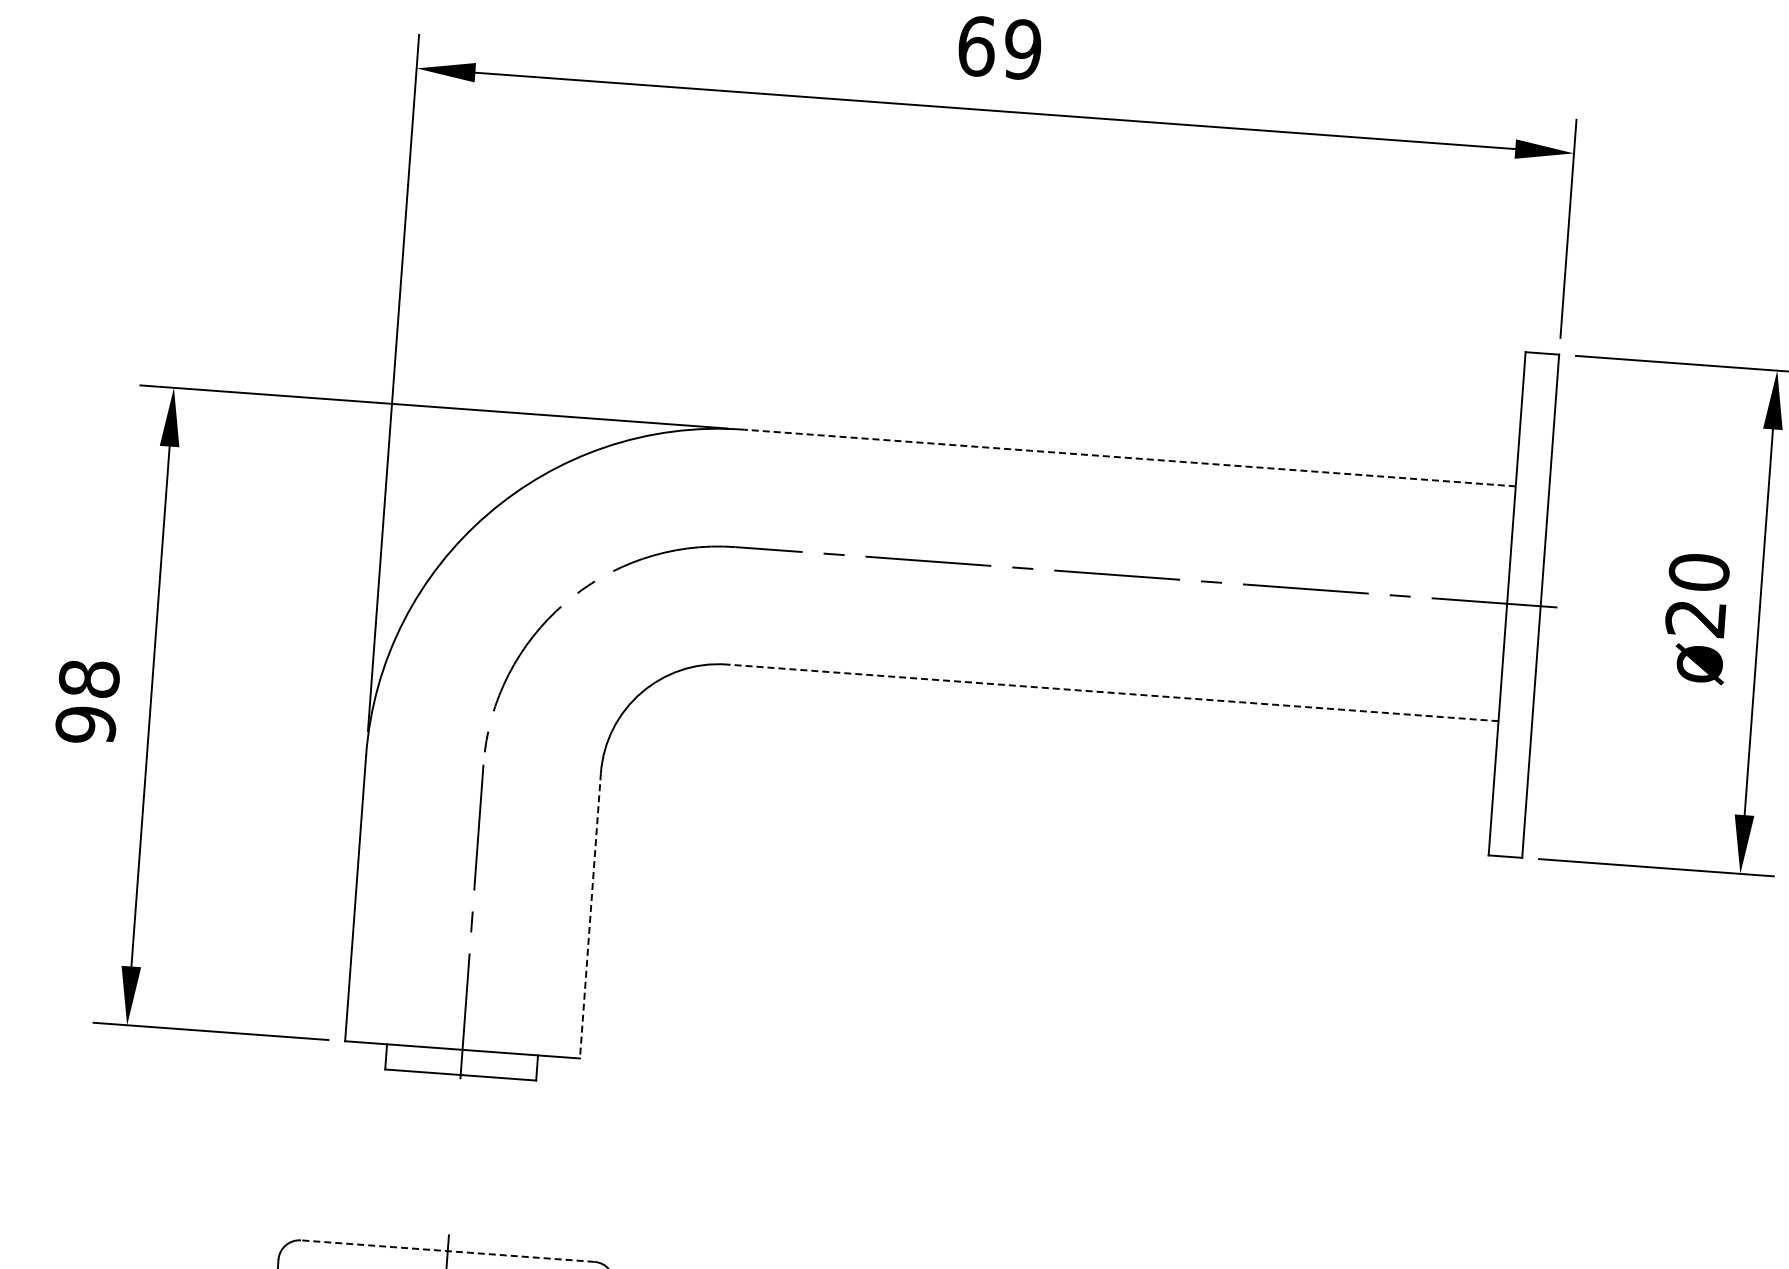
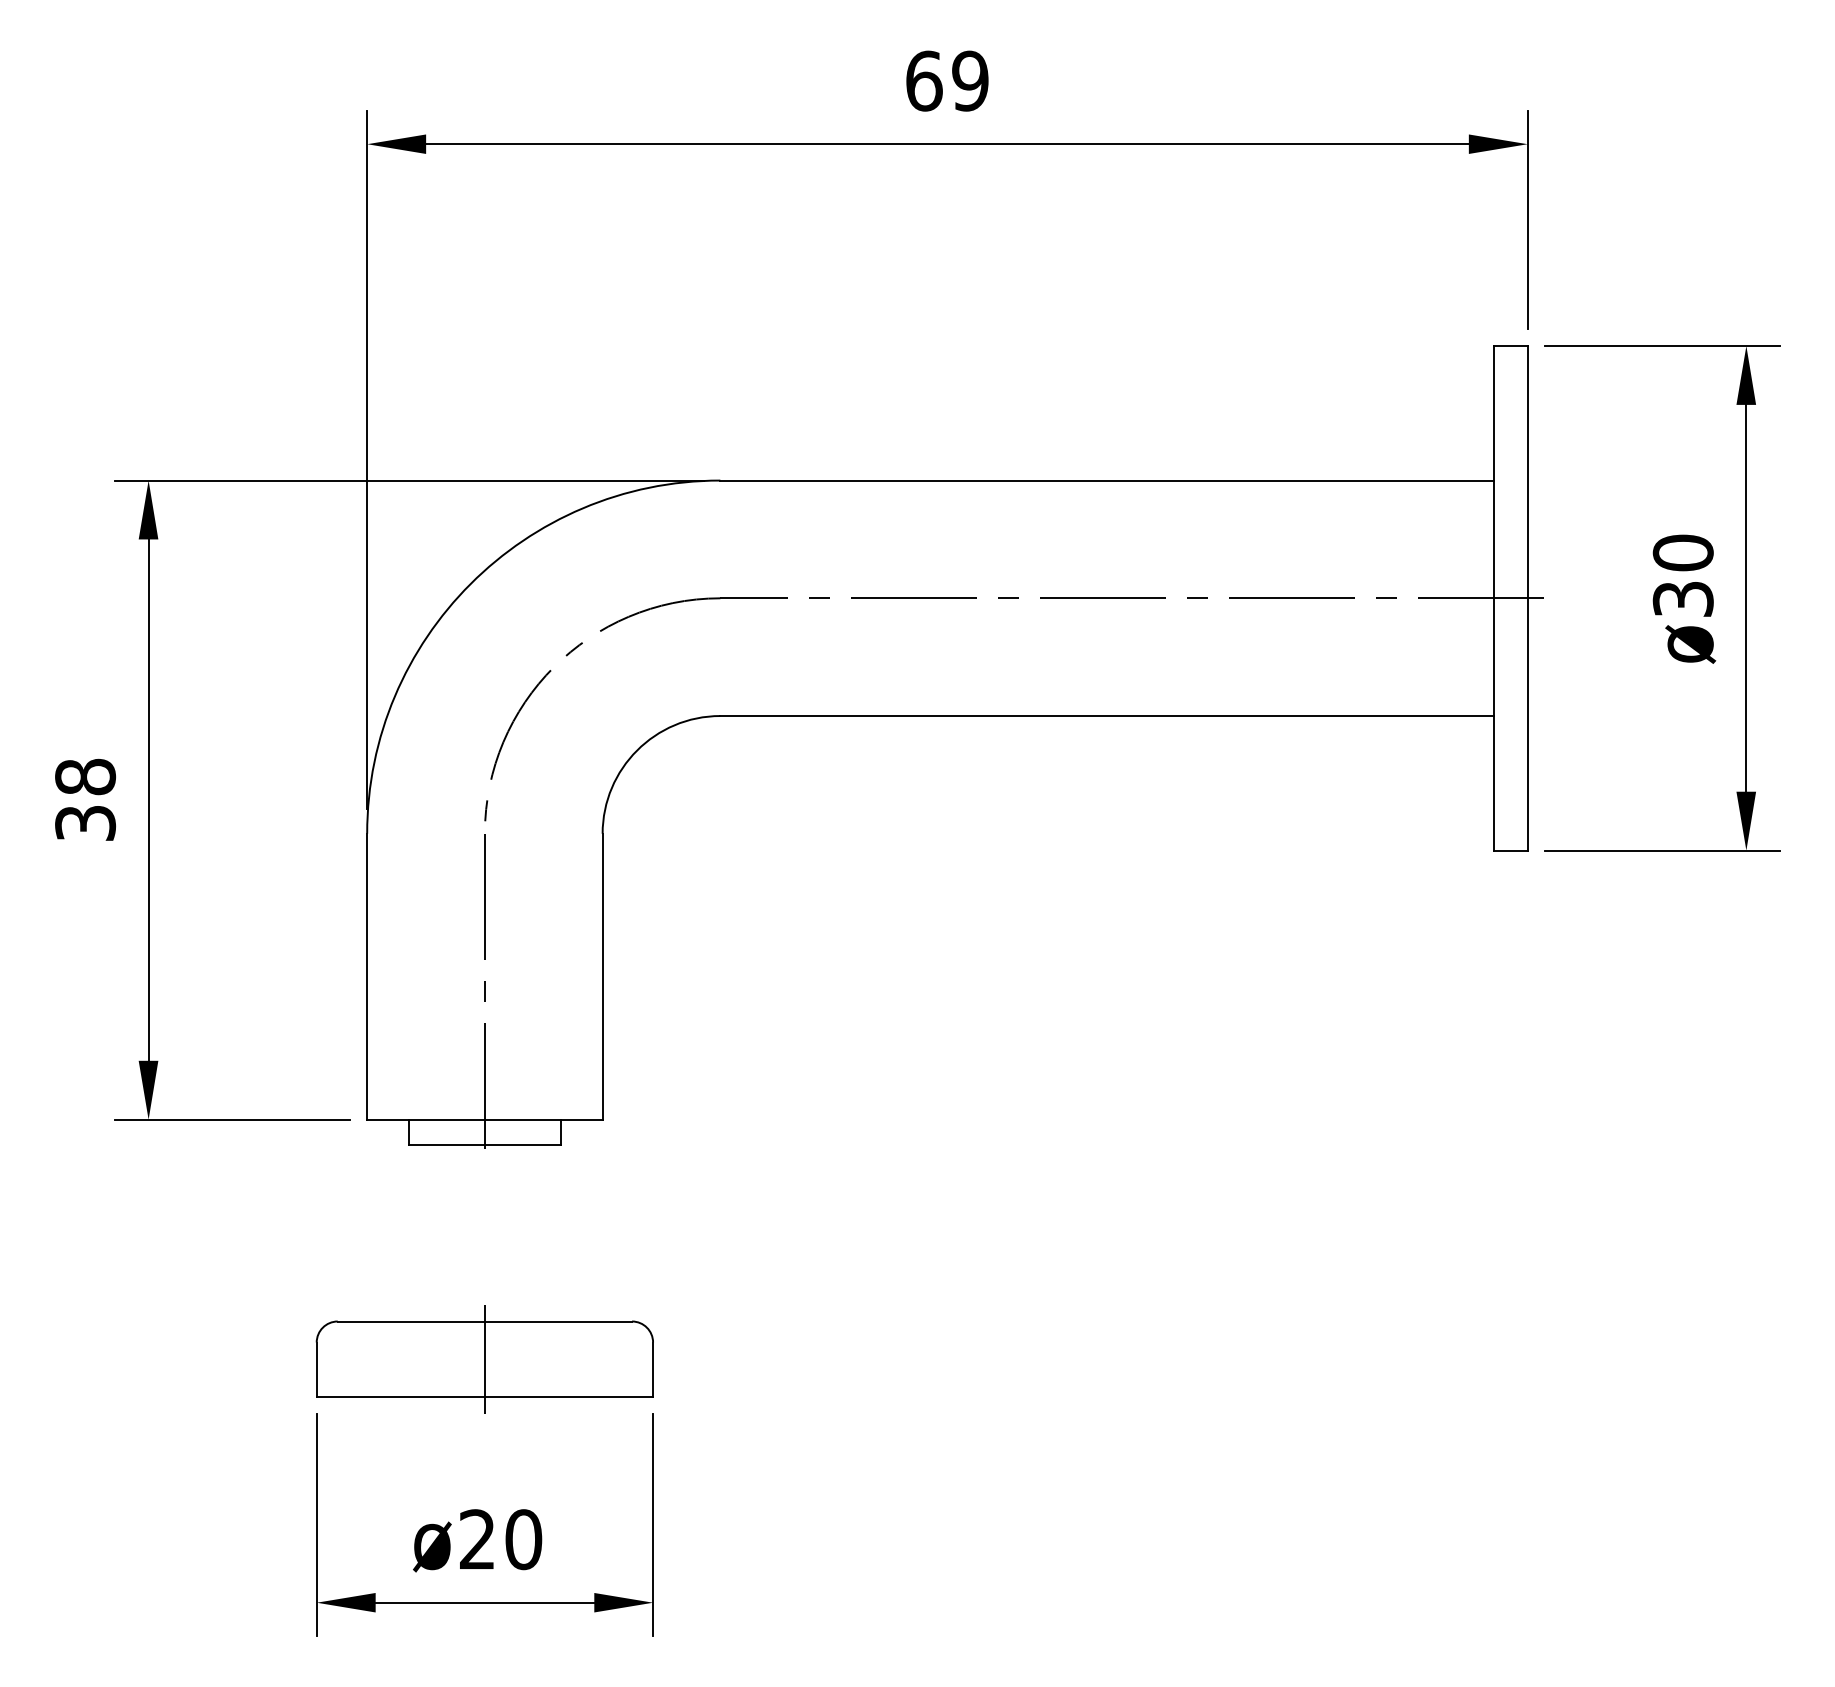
line: (1130, 457) -> (1107, 480), dashed -> solid
text: (1696, 618) -> (1683, 599), ø20 -> ø30
line: (1112, 693) -> (1107, 716), dashed -> solid
text: (85, 725) -> (85, 823), 98 -> 38
line: (590, 915) -> (602, 976), dashed -> solid
line: (447, 1251) -> (484, 1321), dashed -> solid

